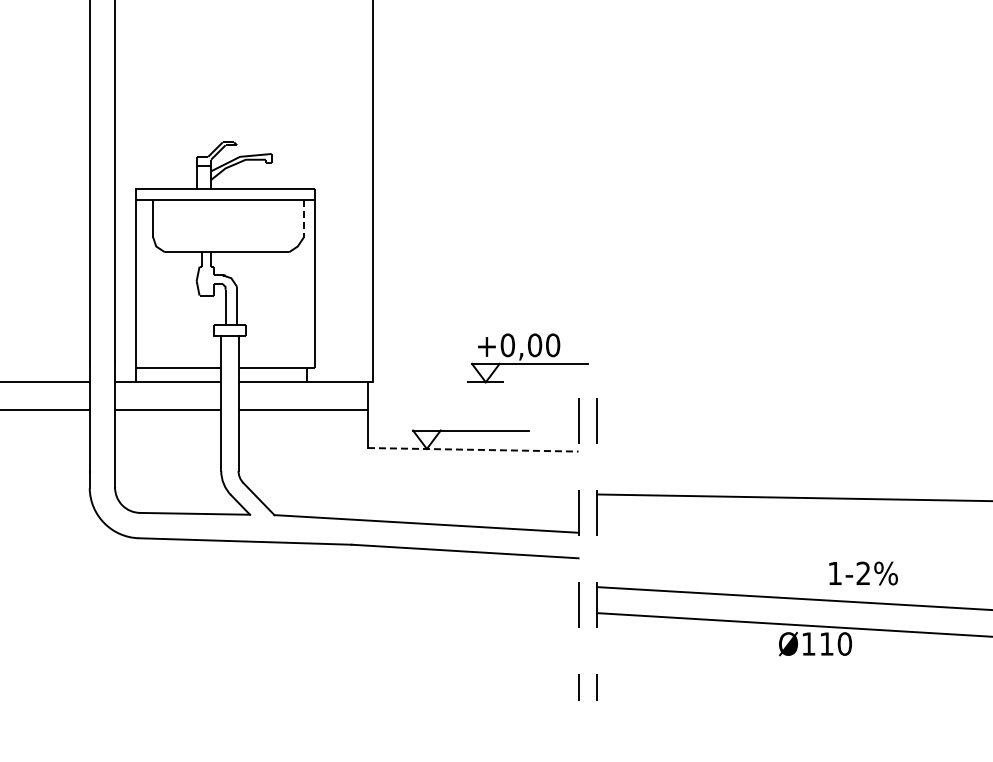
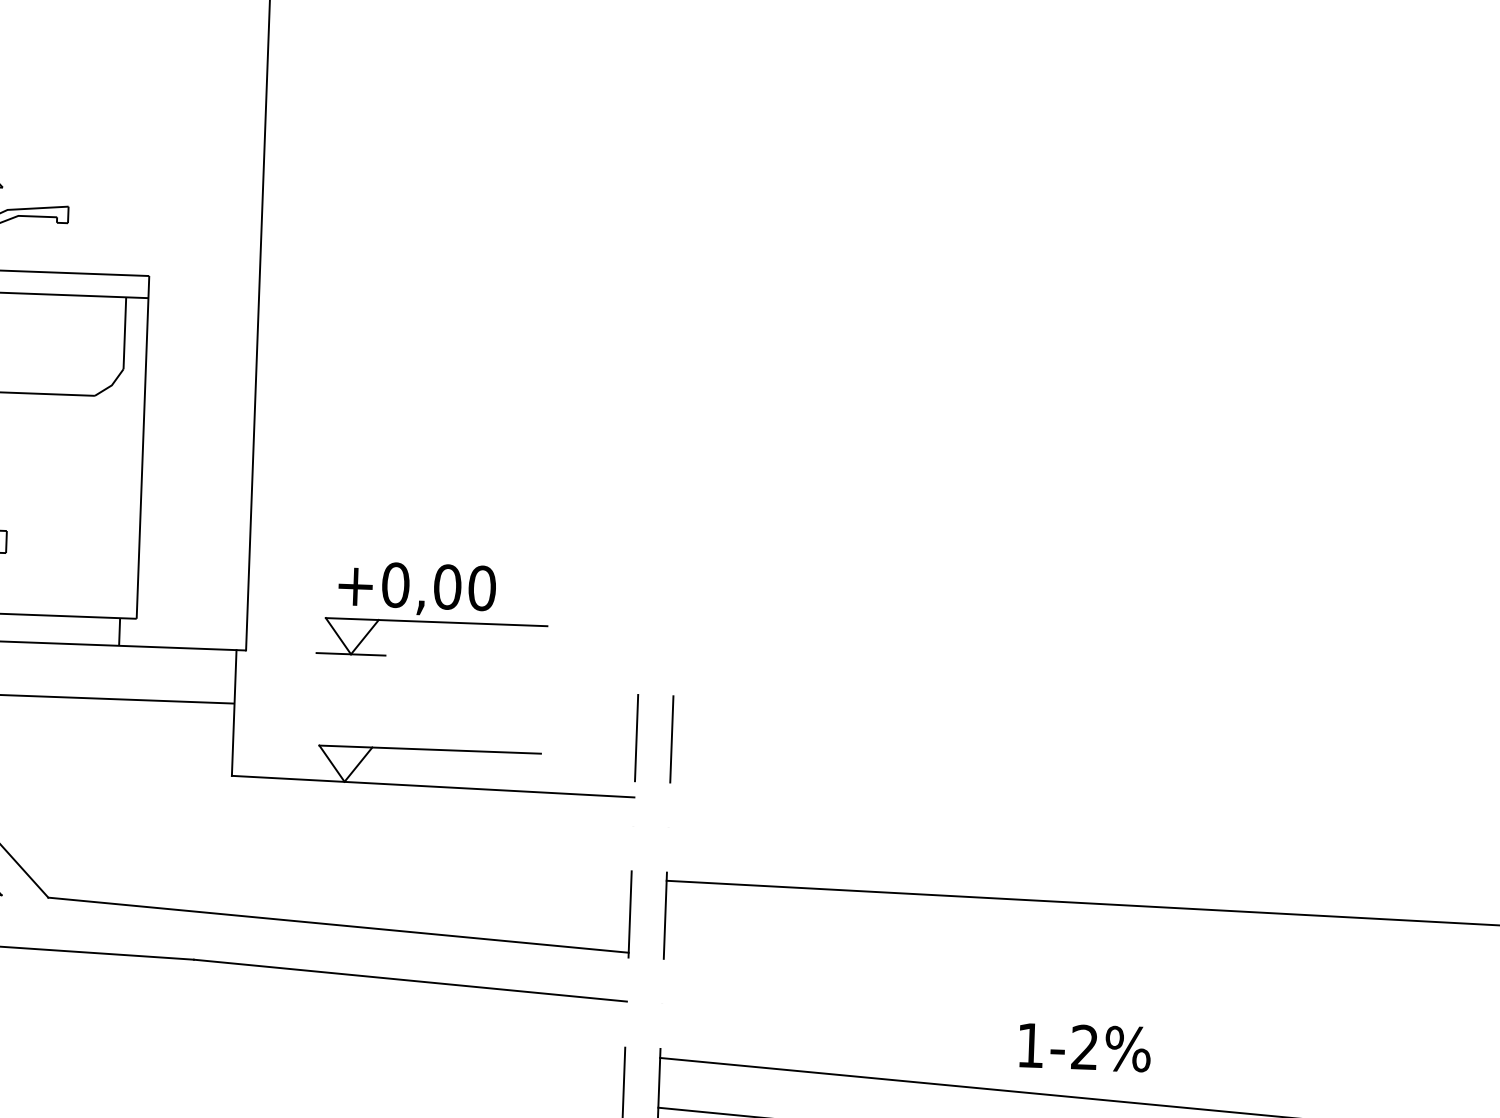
line: (303, 219) -> (124, 334), dashed -> solid
part: (527, 358) -> (432, 611), moved
line: (473, 449) -> (433, 786), dashed -> solid
text: (863, 573) -> (1084, 1047), moved

